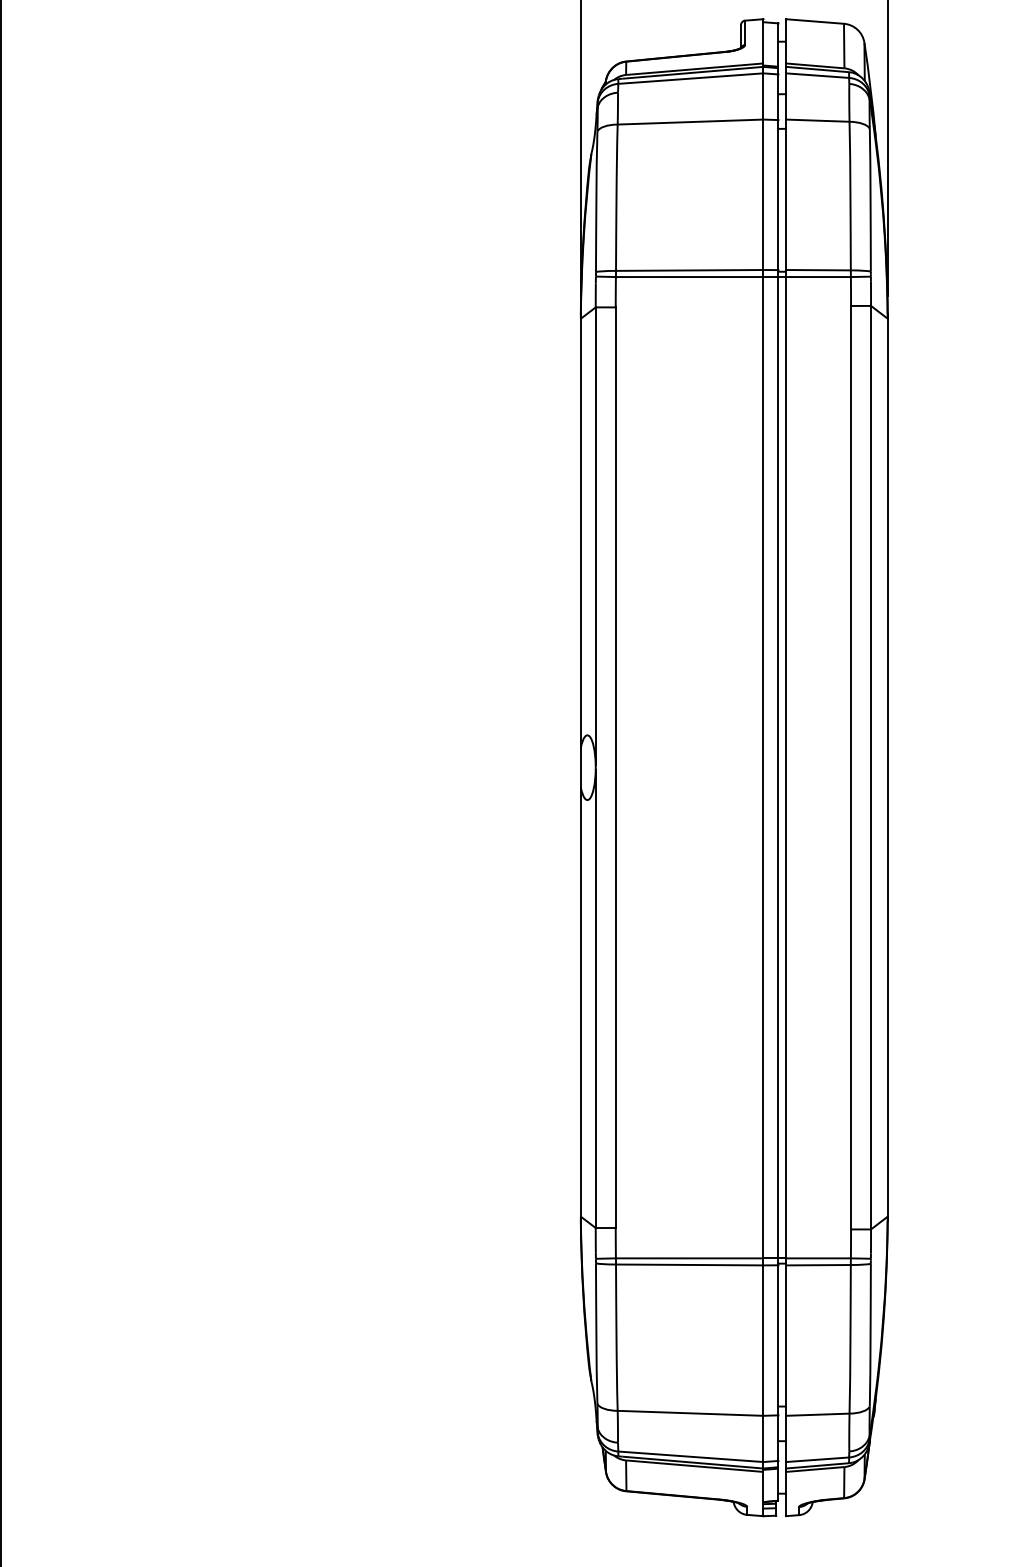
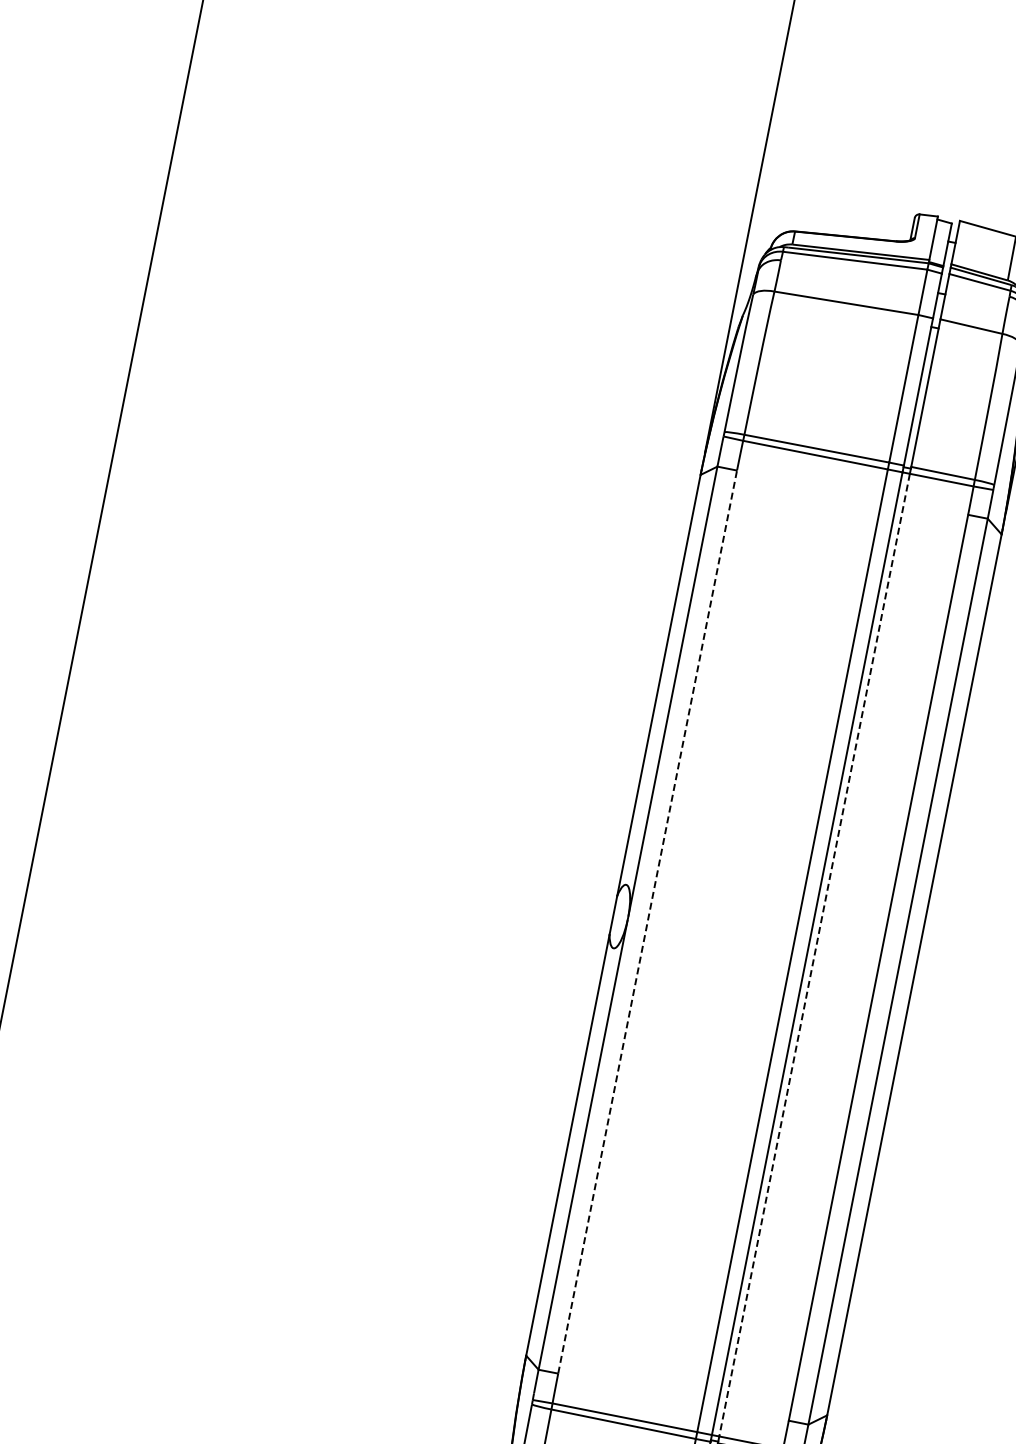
line: (615, 767) -> (647, 921), solid -> dashed
line: (785, 767) -> (814, 954), solid -> dashed

